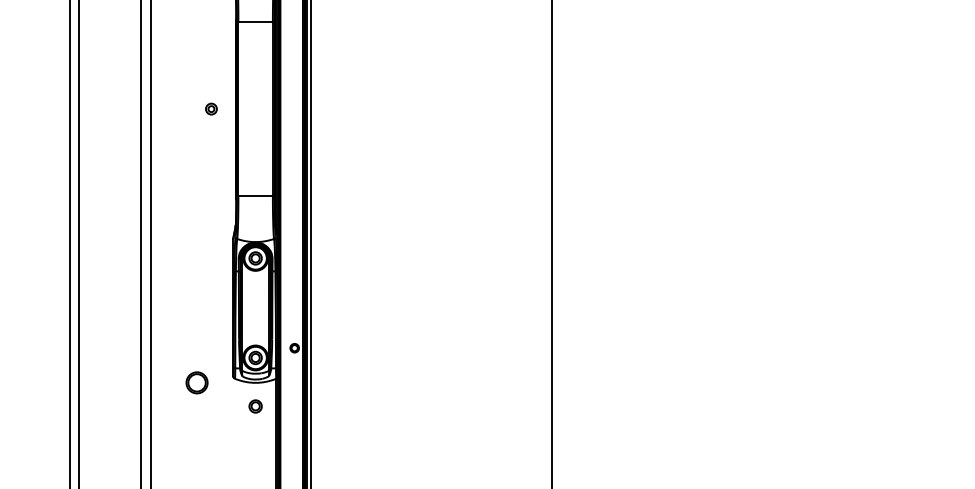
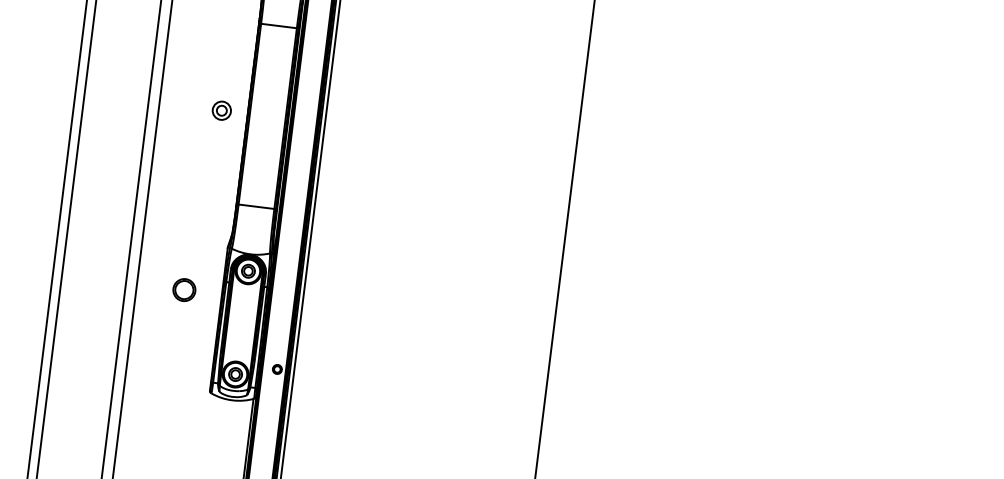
part: (211, 108) -> (222, 110), size x1.6
part: (196, 382) -> (183, 289), moved
part: (255, 406) -> (229, 424), removed

